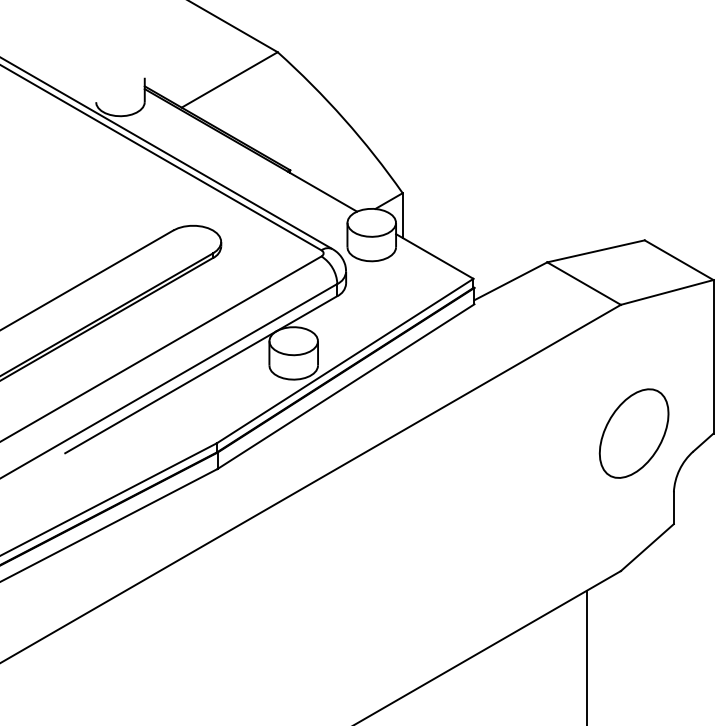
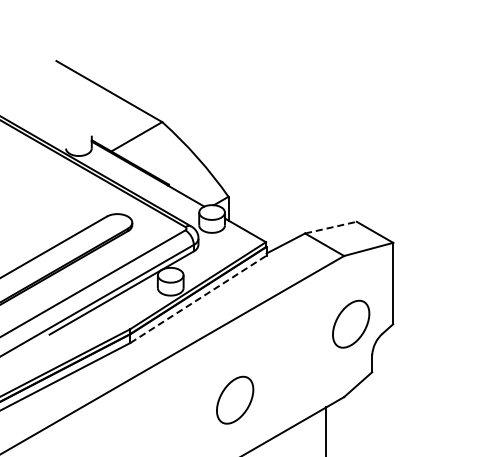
line: (597, 251) -> (331, 227), solid -> dashed
line: (346, 386) -> (198, 299), solid -> dashed
part: (415, 575) -> (235, 399), added

